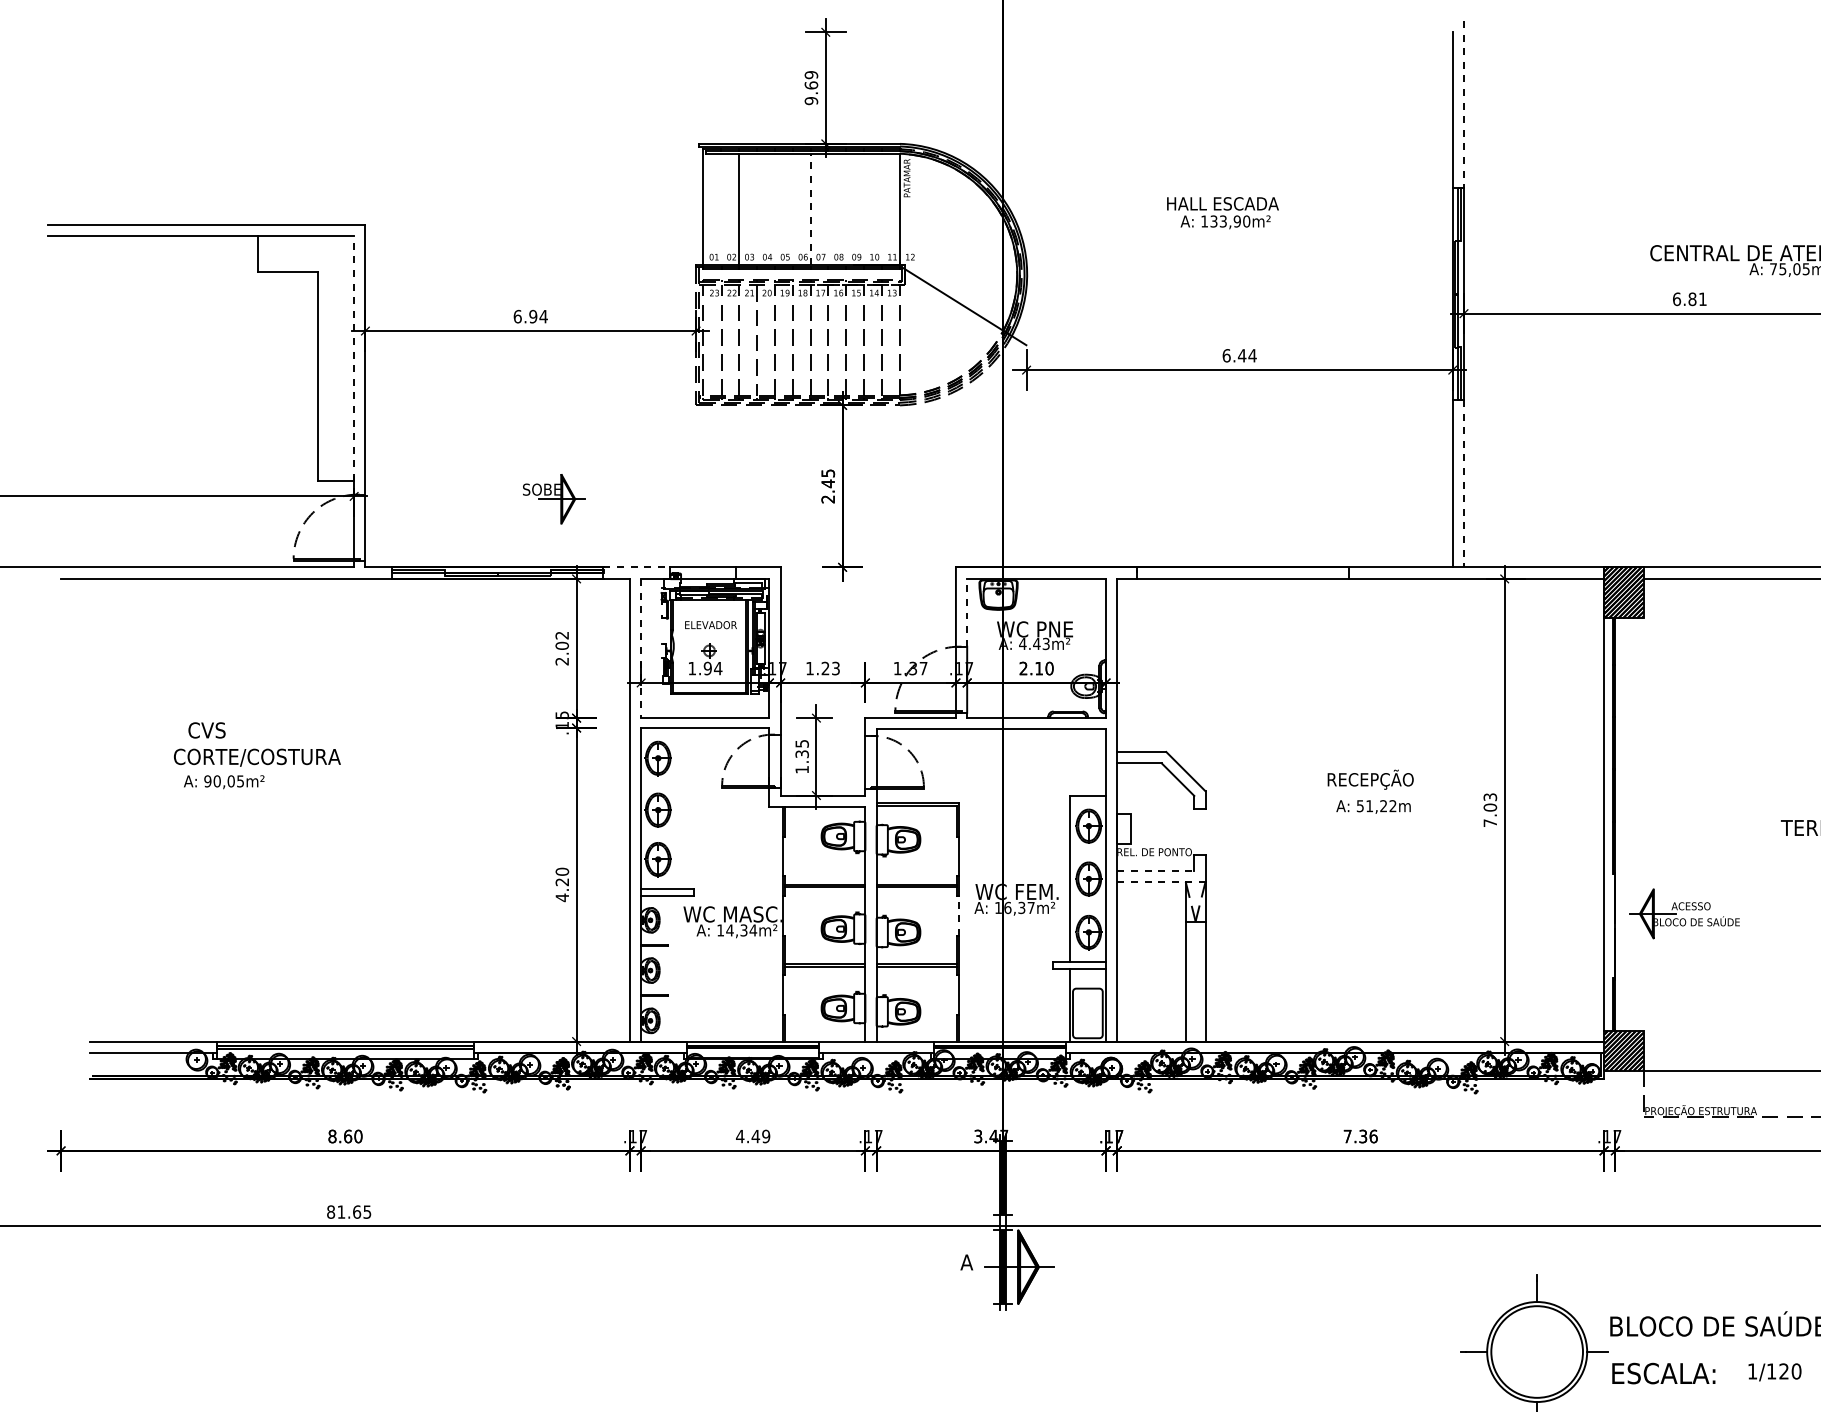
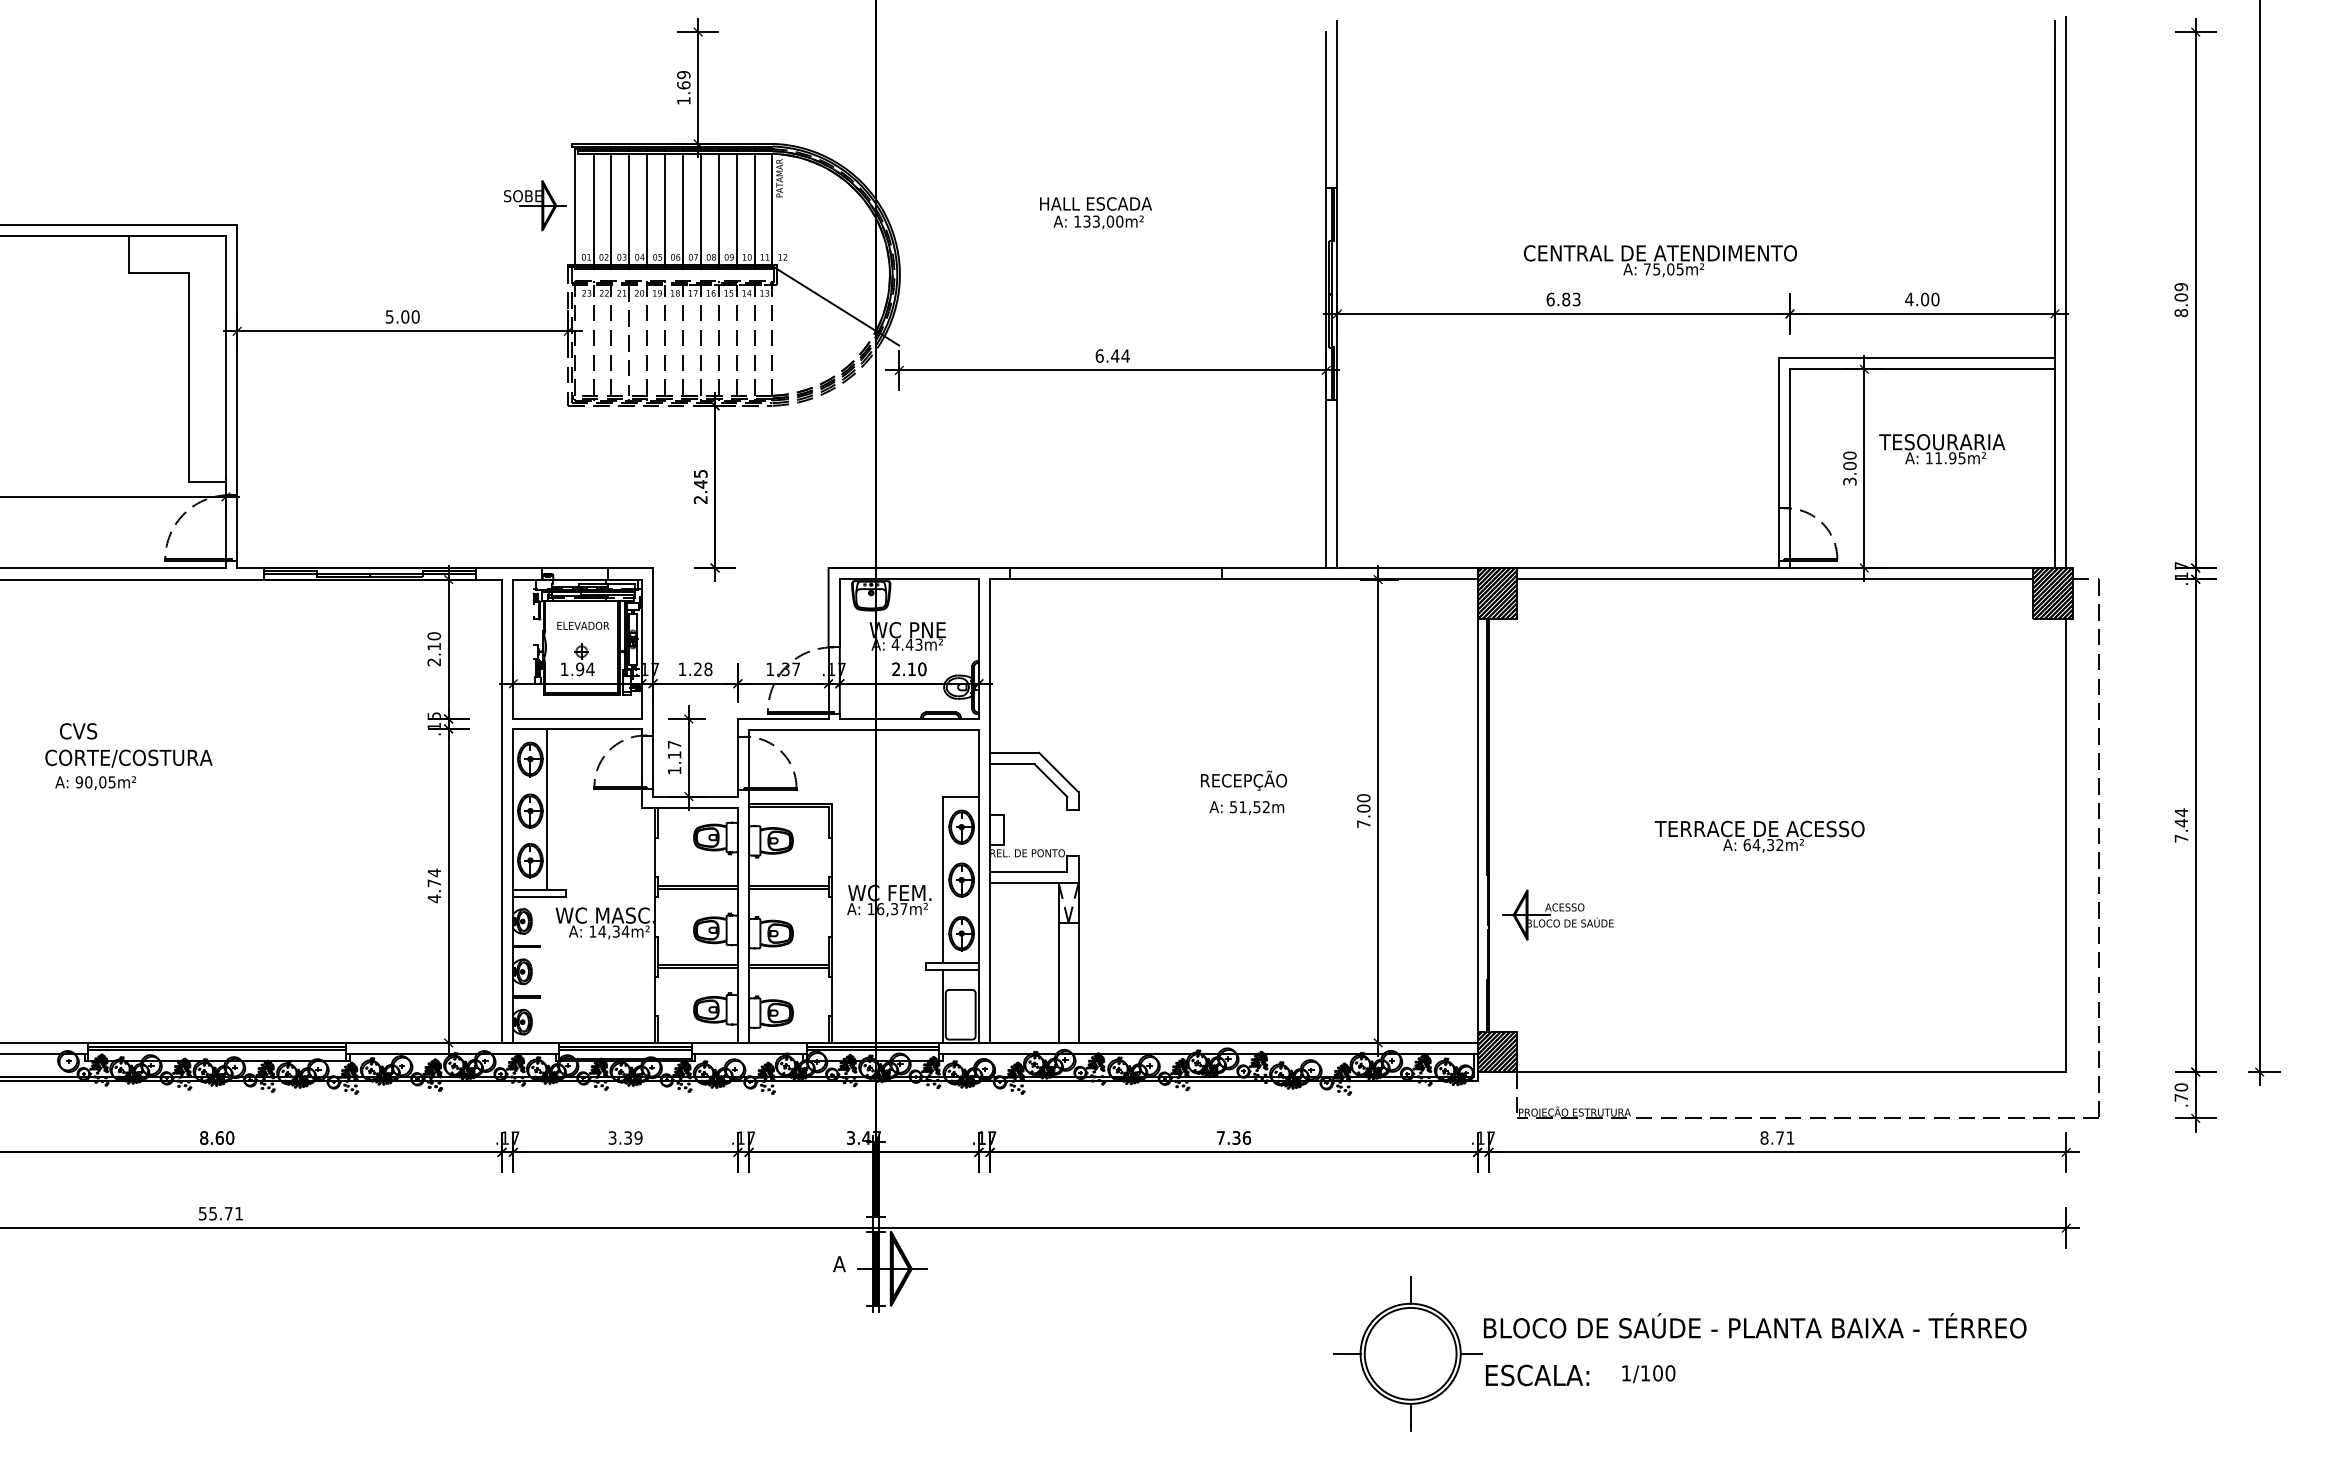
text: (811, 101) -> (683, 101), 9.69 -> 1.69
line: (1464, 104) -> (1337, 104), dashed -> solid
line: (721, 208) -> (593, 208), added
line: (757, 208) -> (629, 208), added
line: (775, 208) -> (647, 208), added
line: (793, 208) -> (665, 208), added
line: (811, 208) -> (683, 208), dashed -> solid
line: (828, 208) -> (700, 208), added
line: (846, 208) -> (718, 208), added
line: (863, 208) -> (736, 208), added
line: (881, 208) -> (754, 208), added
text: (1236, 221) -> (1109, 221), 133,90m² -> 133,00m²
text: (1702, 299) -> (1576, 299), 6.81 -> 6.83
text: (530, 316) -> (402, 316), 6.94 -> 5.00
line: (353, 365) -> (225, 365), dashed -> solid
line: (1464, 483) -> (1337, 484), dashed -> solid
part: (554, 498) -> (535, 205), moved
line: (637, 566) -> (509, 567), dashed -> solid
line: (966, 611) -> (839, 612), dashed -> solid
text: (562, 640) -> (434, 641), 2.02 -> 2.10
line: (641, 648) -> (513, 649), dashed -> solid
text: (836, 668) -> (708, 669), 1.23 -> 1.28
text: (802, 749) -> (674, 750), 1.35 -> 1.17
text: (1490, 797) -> (1363, 798), 7.03 -> 7.00
text: (1383, 806) -> (1256, 807), 51,22m -> 51,52m
line: (675, 808) -> (547, 809), added
line: (1155, 870) -> (1028, 871), dashed -> solid
text: (562, 876) -> (434, 877), 4.20 -> 4.74
line: (1161, 881) -> (1034, 882), dashed -> solid
line: (958, 916) -> (831, 917), dashed -> solid
text: (748, 1136) -> (620, 1137), 4.49 -> 3.39
text: (348, 1211) -> (220, 1213), 81.65 -> 55.71
text: (1783, 1371) -> (1657, 1373), 1/120 -> 1/100

